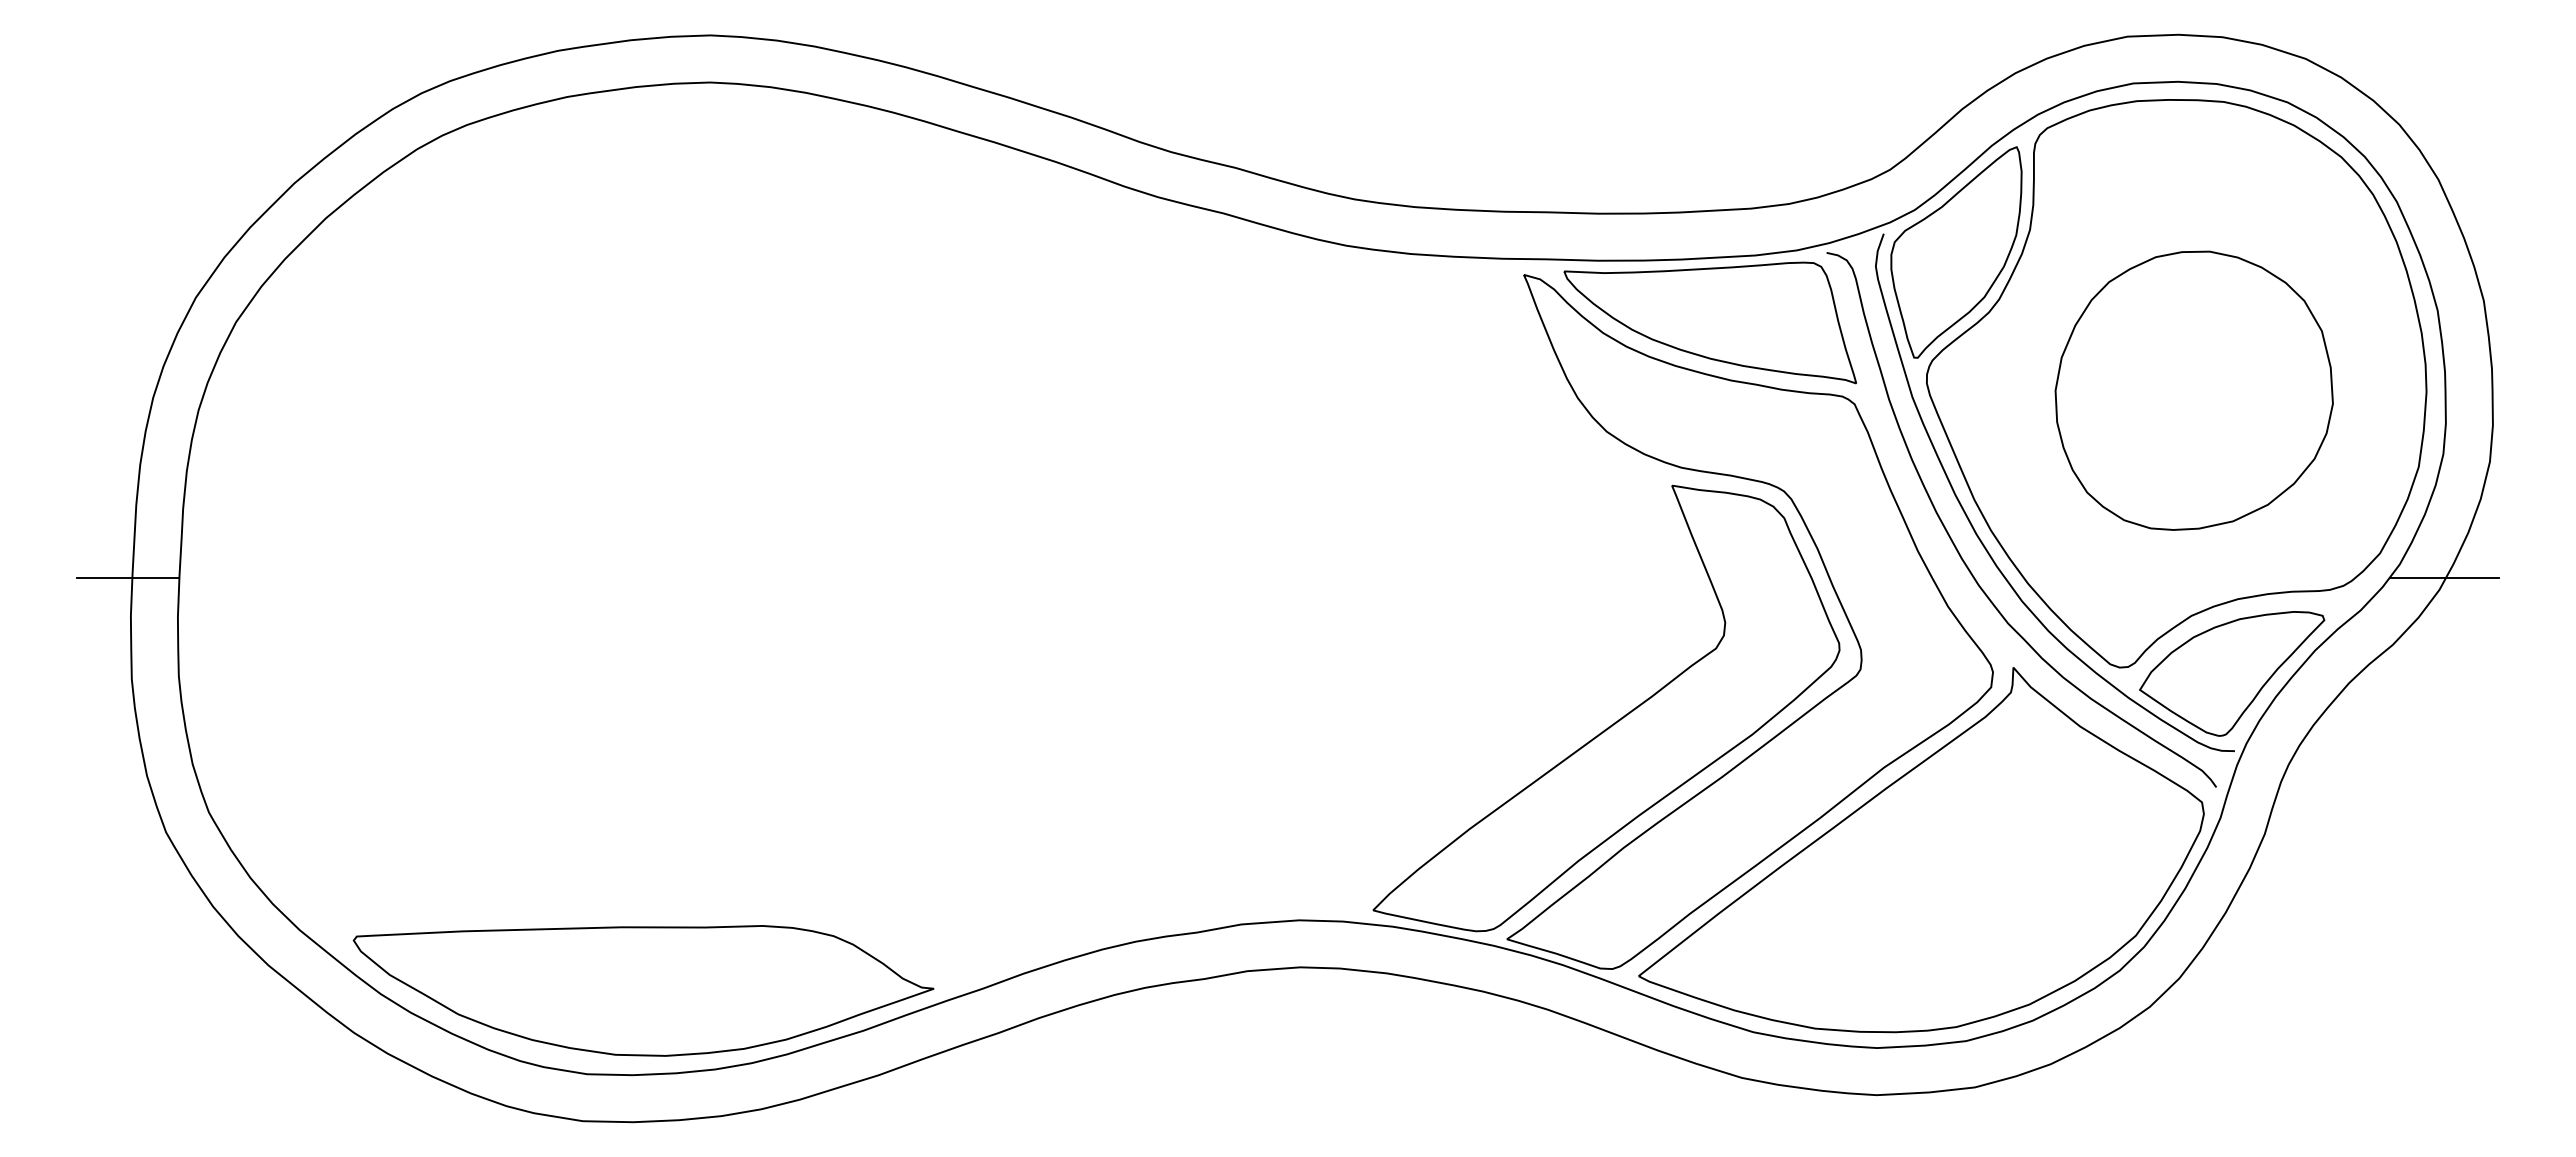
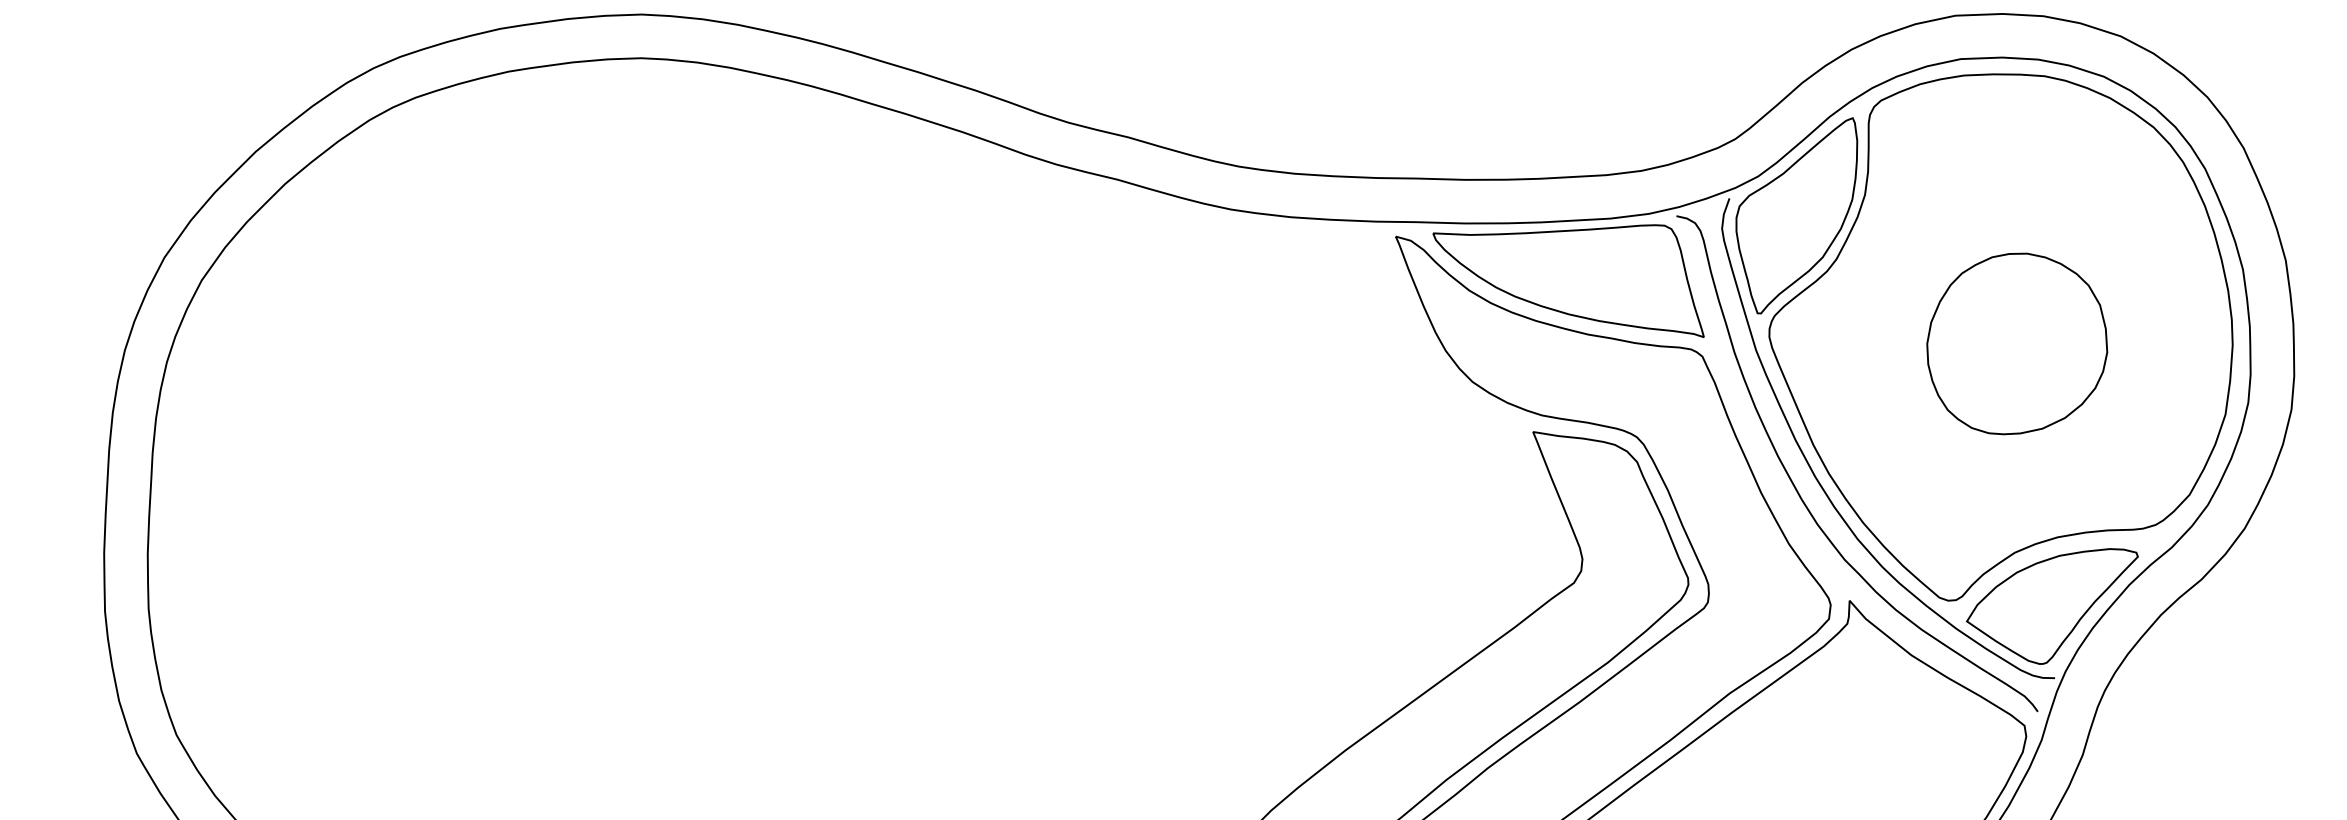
part: (2193, 390) -> (2016, 343), size x0.7
line: (128, 577) -> (101, 517), removed
line: (2444, 578) -> (2249, 518), removed

